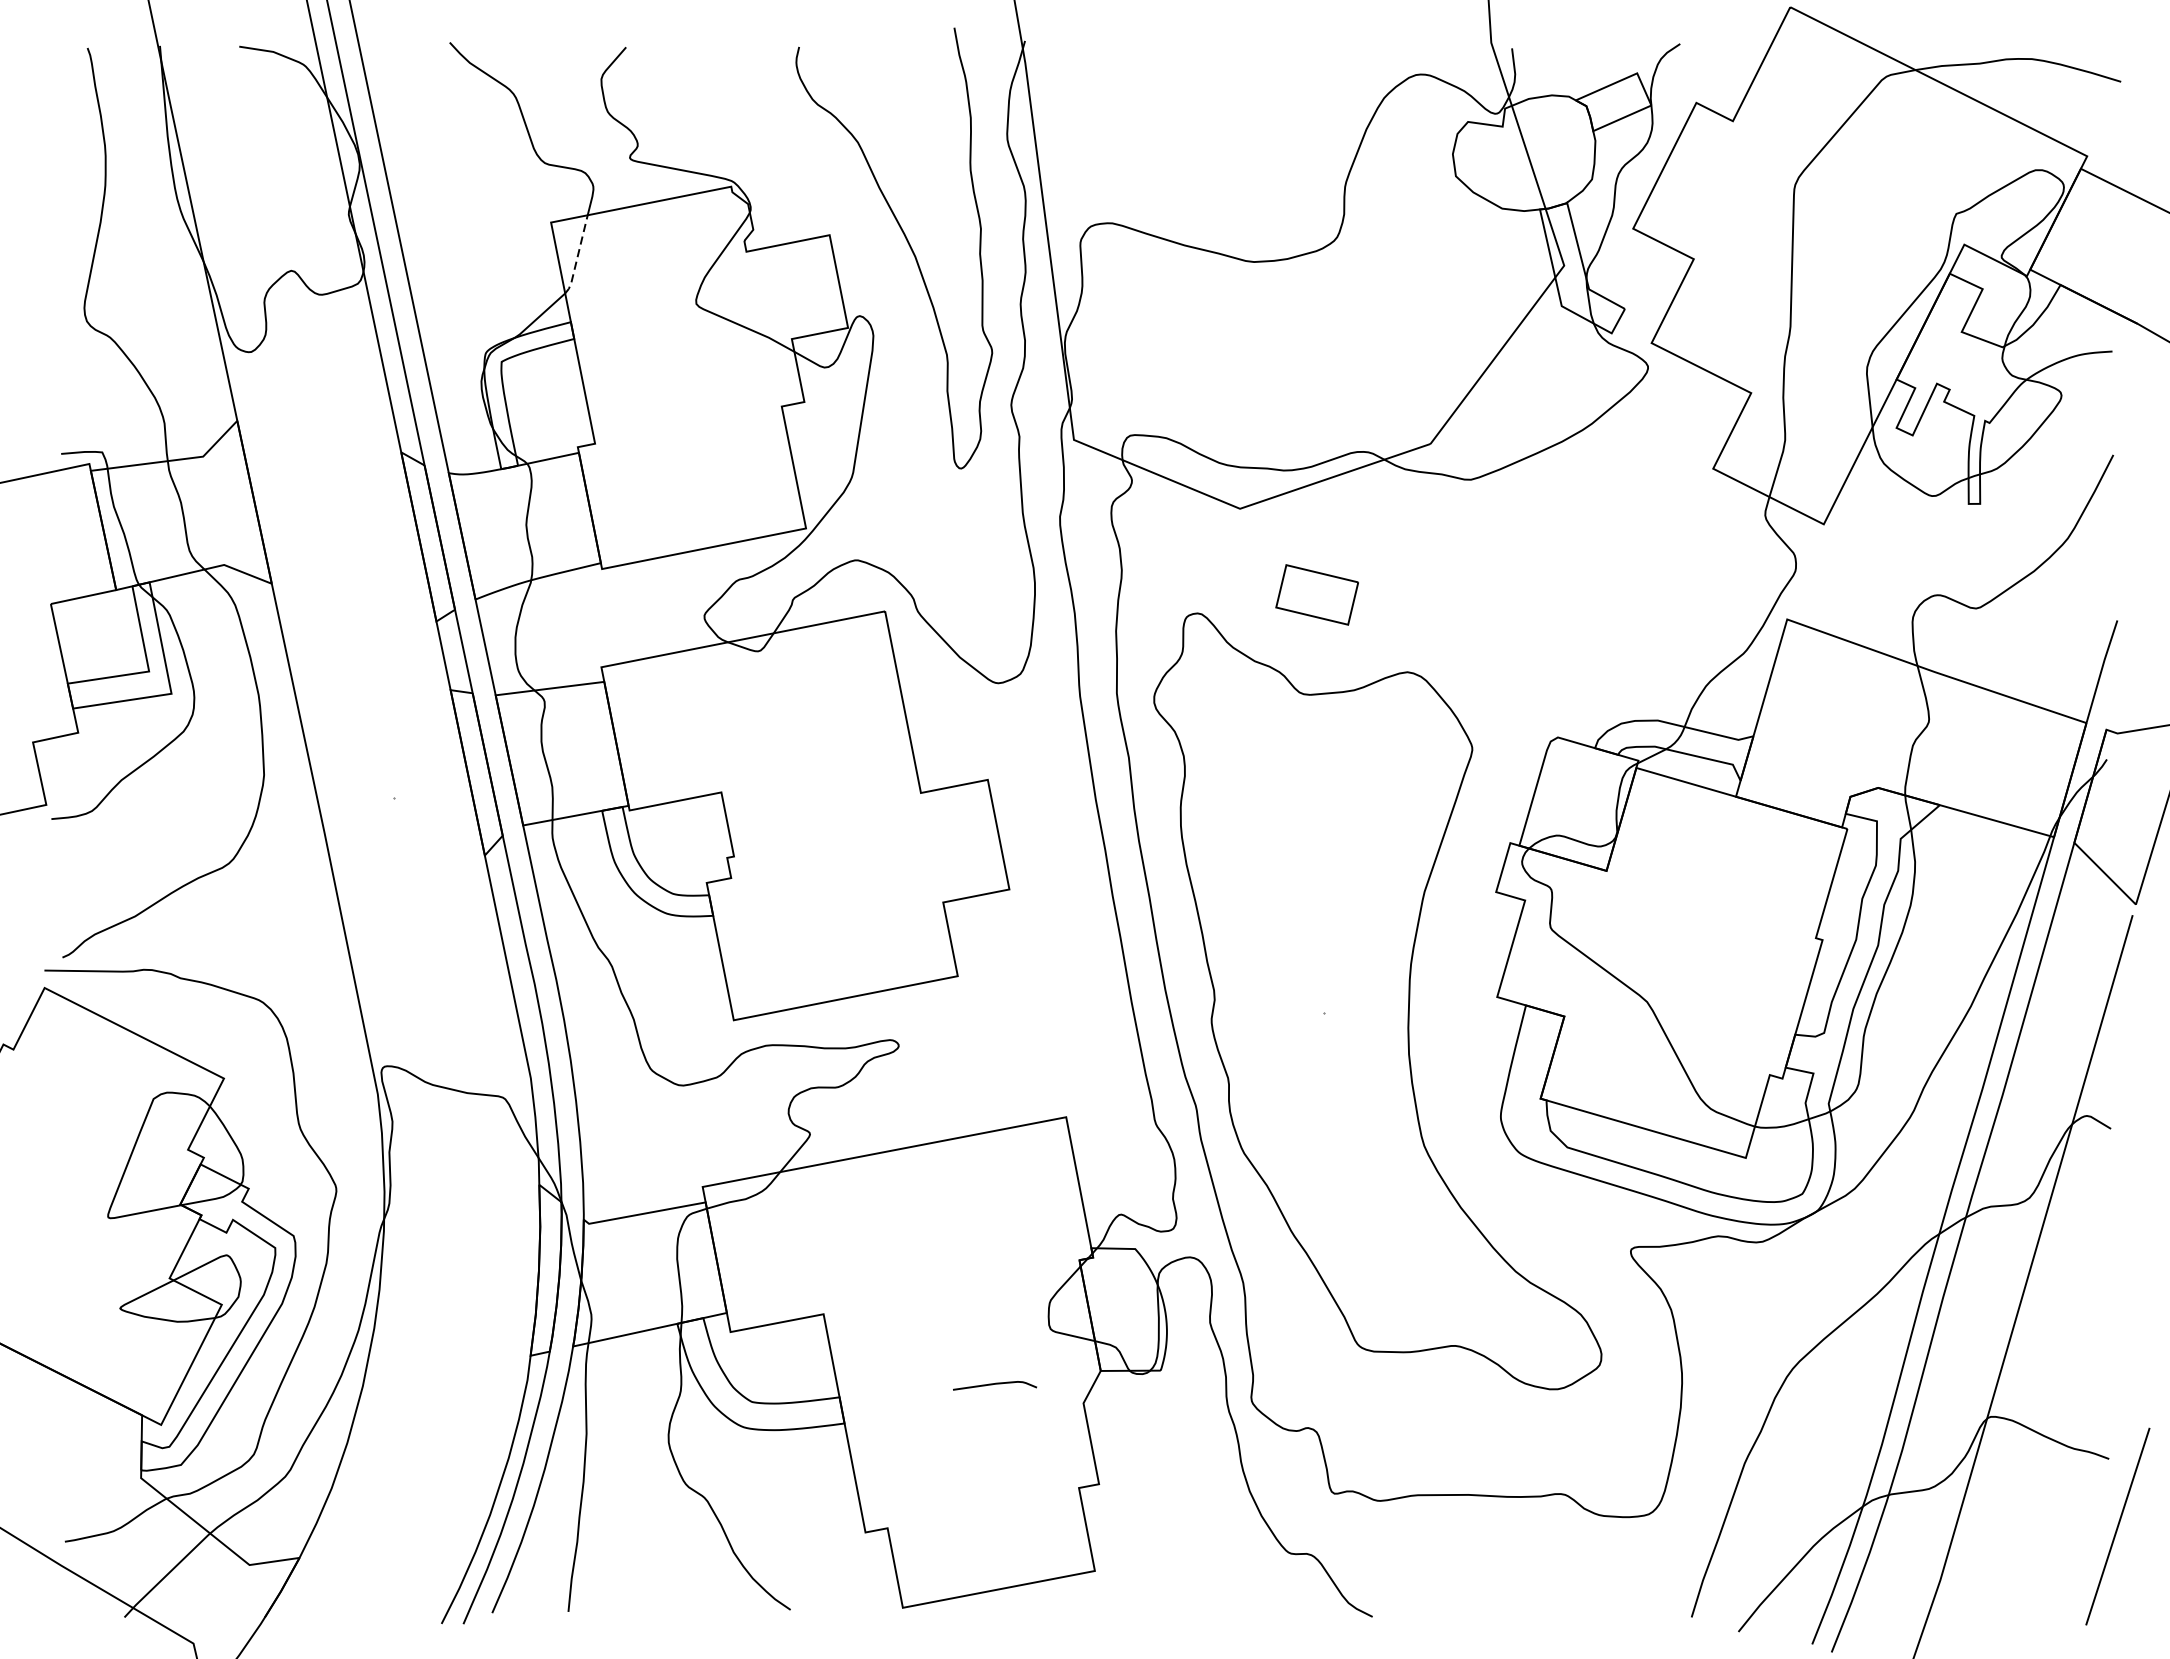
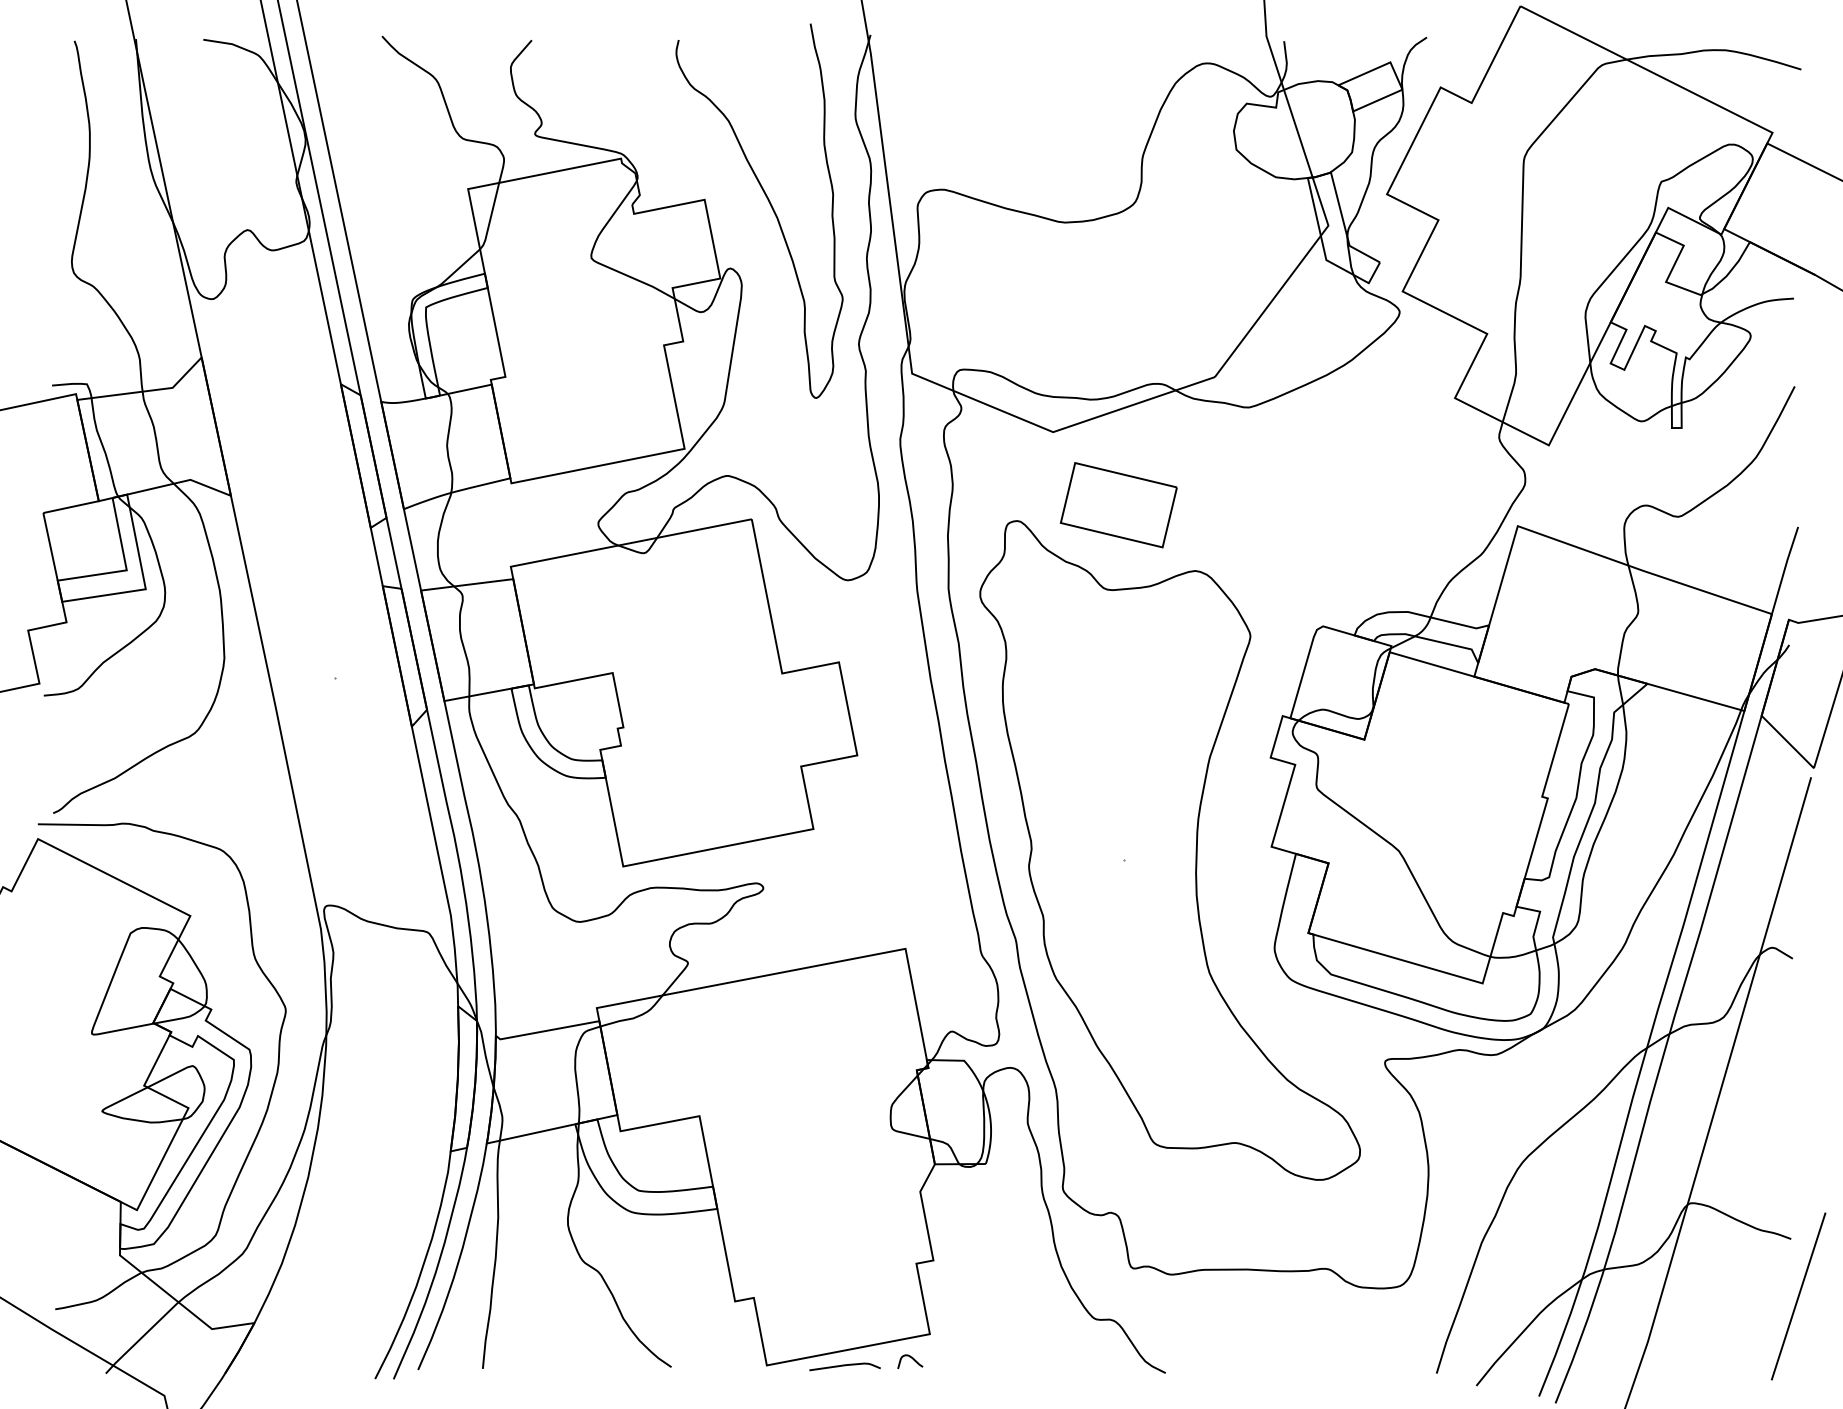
line: (577, 256) -> (490, 217), dashed -> solid
part: (1316, 595) -> (1118, 505), size x1.67
curve: (994, 1385) -> (844, 1366), moved
curve: (1074, 1600) -> (912, 1359), added

